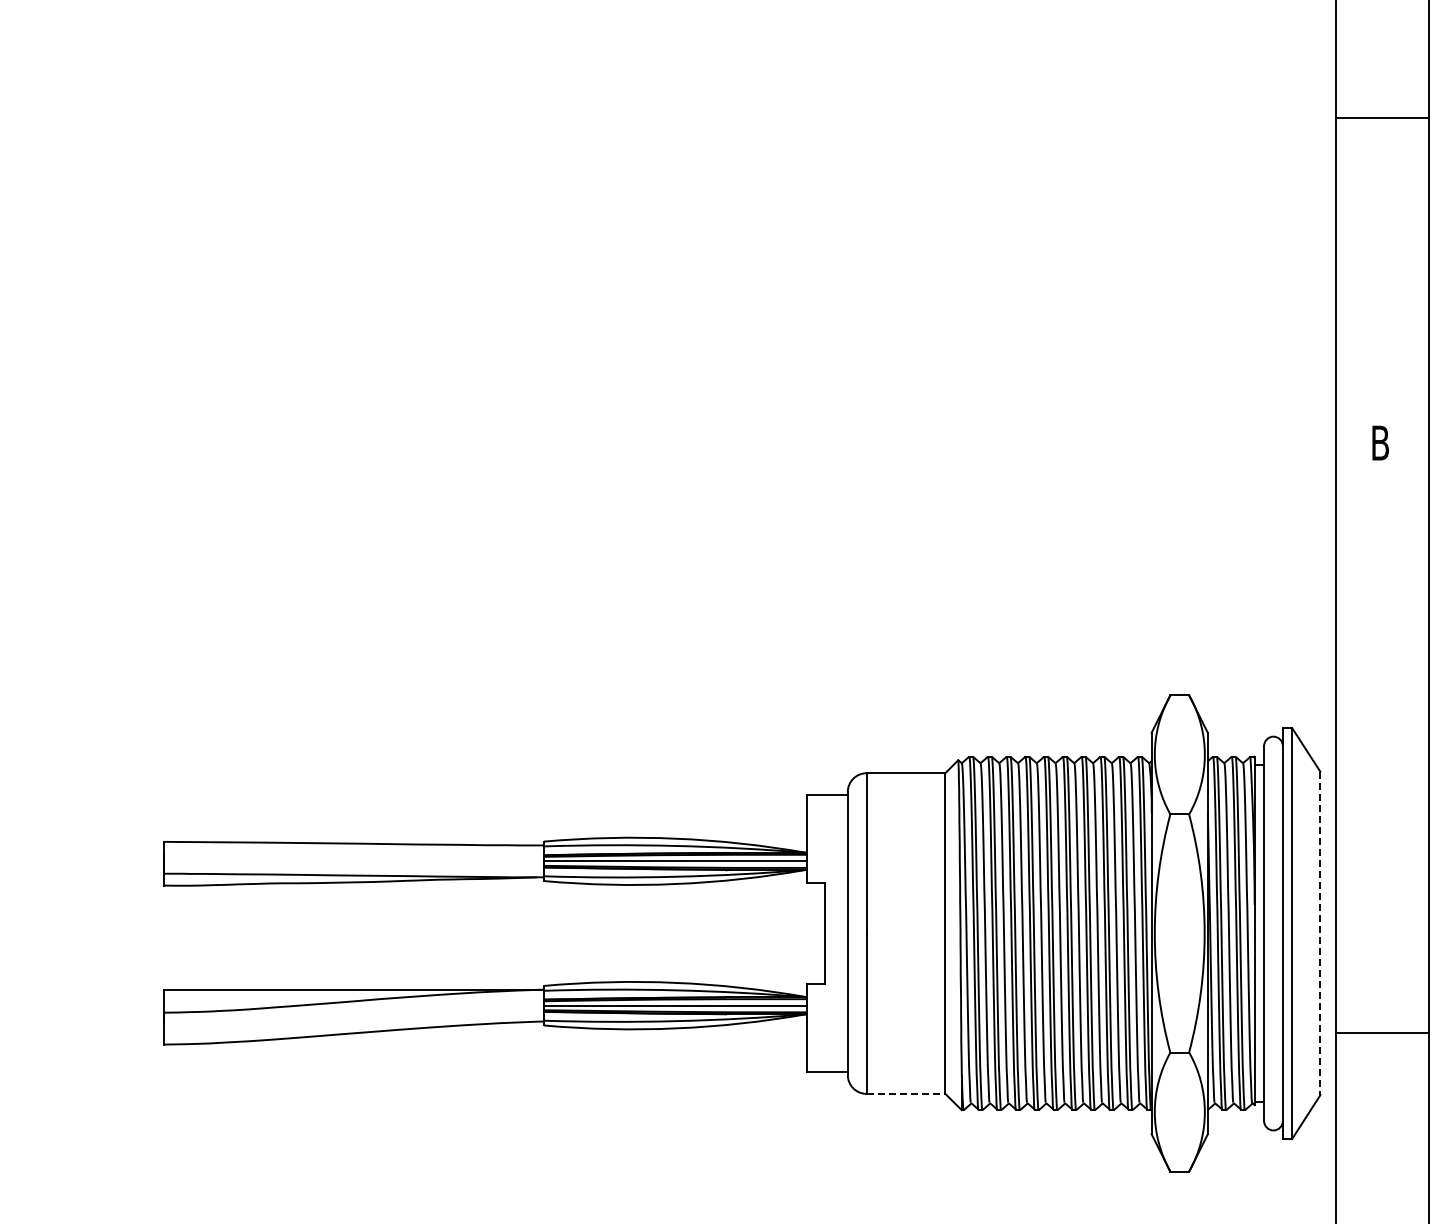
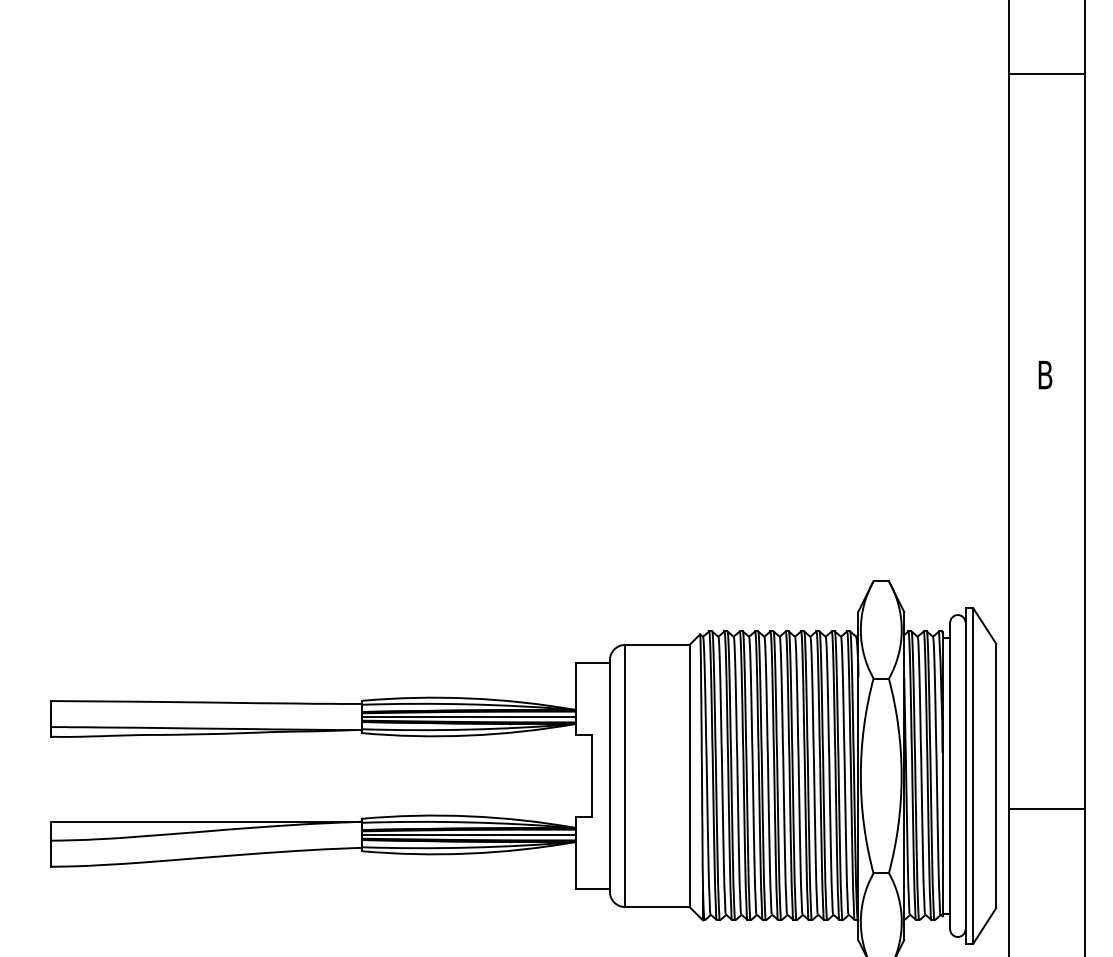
line: (1382, 118) -> (1046, 73), moved
line: (1320, 933) -> (996, 775), dashed -> solid
line: (1382, 1033) -> (1046, 809), moved
line: (906, 1093) -> (657, 906), dashed -> solid

